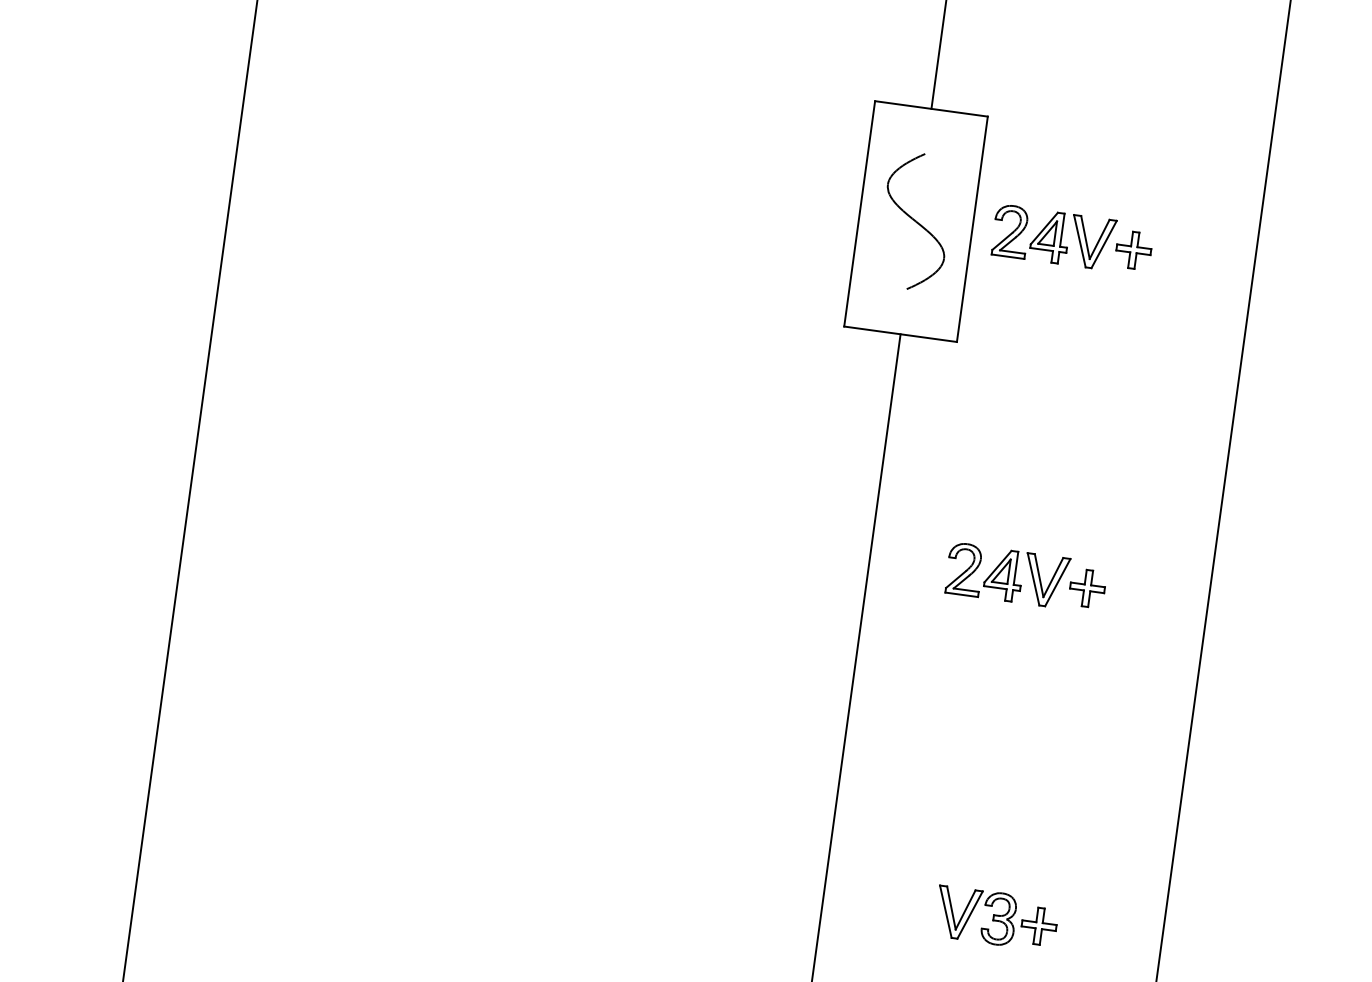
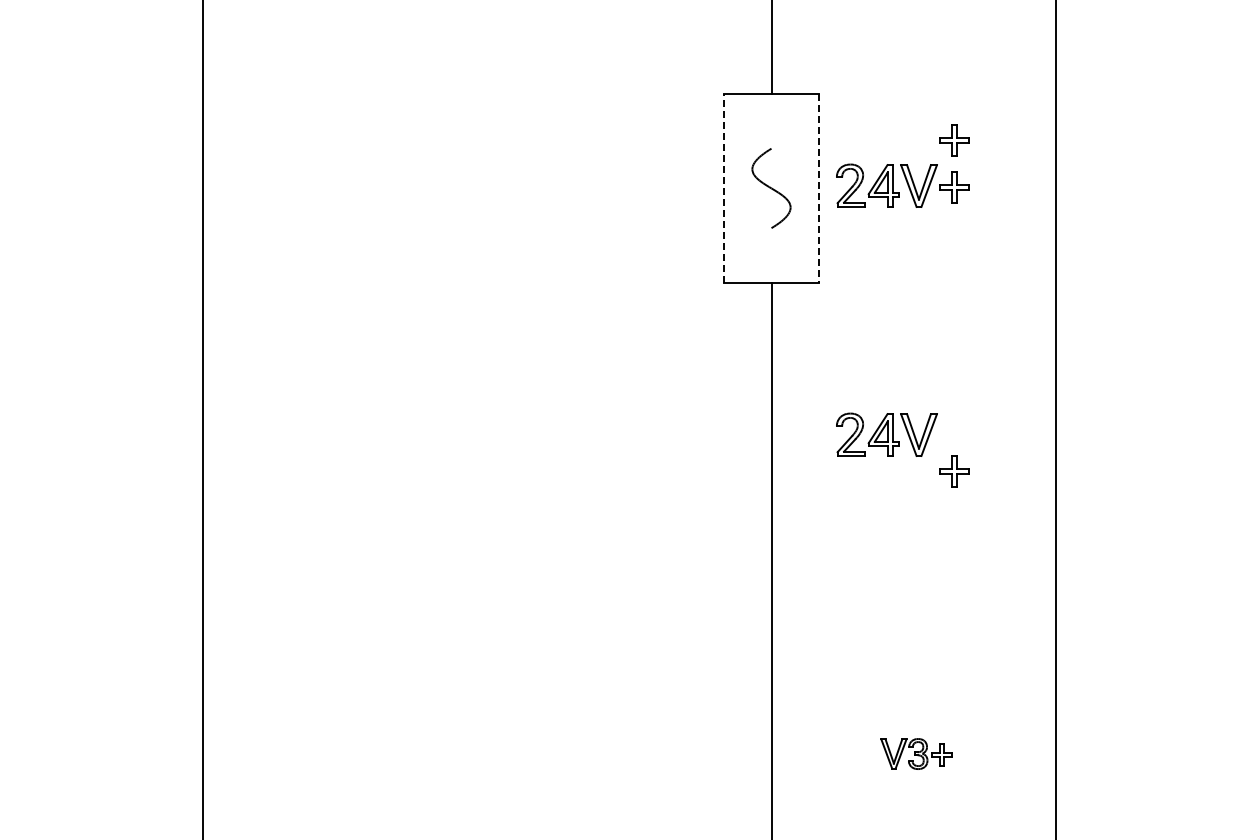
part: (1141, 194) -> (954, 140), added
line: (860, 214) -> (724, 188), solid -> dashed
part: (915, 221) -> (771, 188), size x0.7
line: (971, 229) -> (818, 188), solid -> dashed
part: (1007, 574) -> (886, 434), moved
part: (996, 917) -> (916, 753), size x0.7

